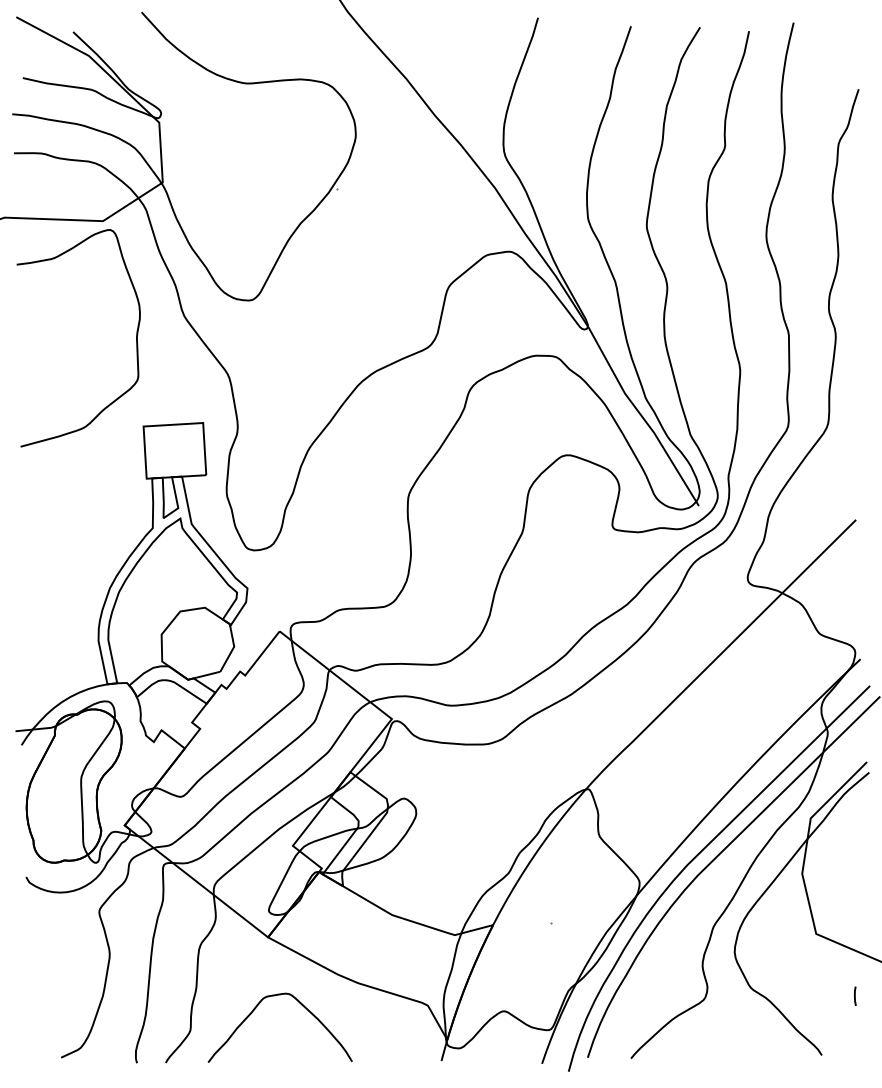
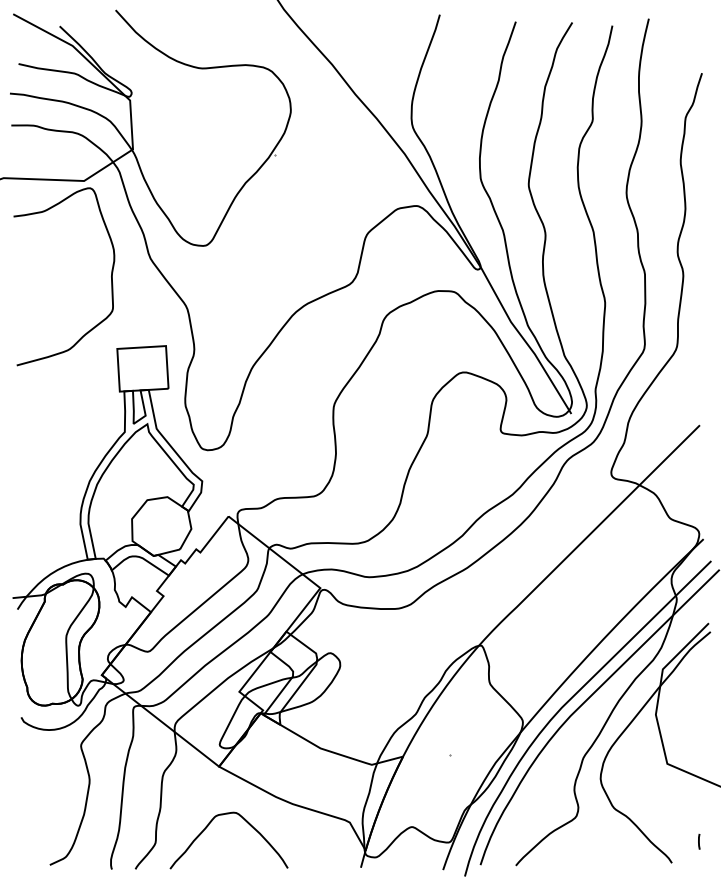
line: (855, 995) -> (699, 841), moved

